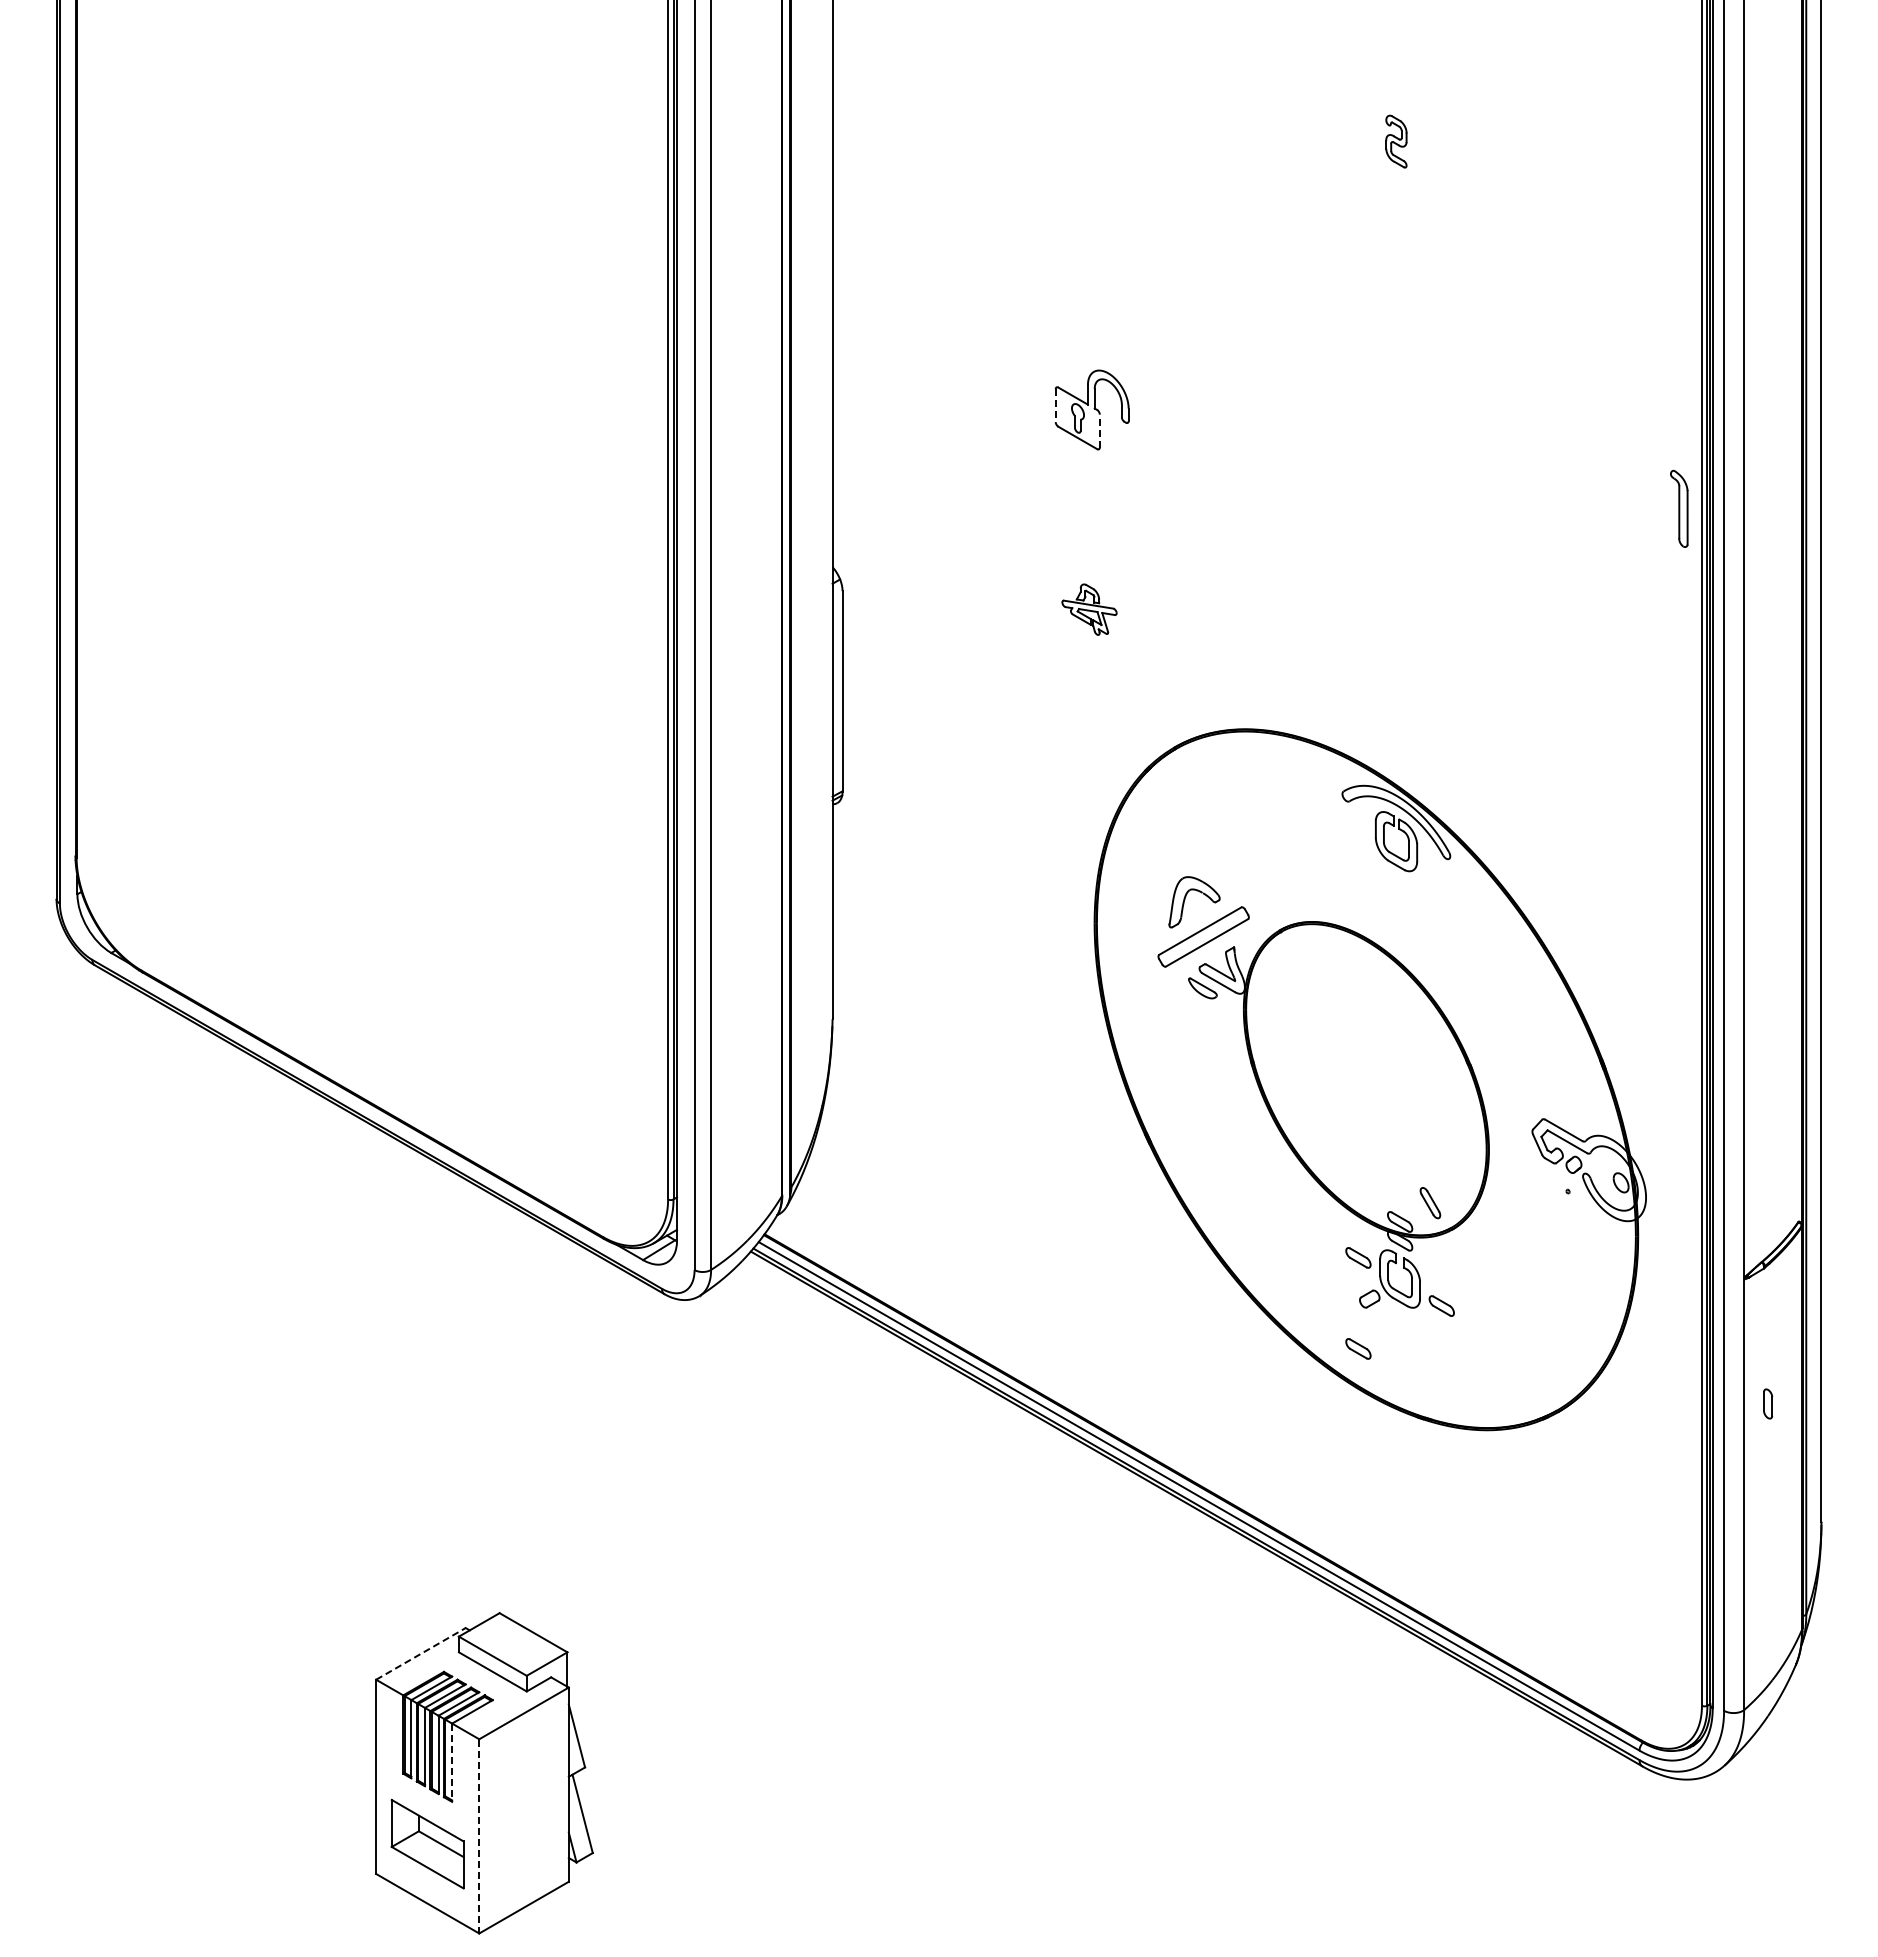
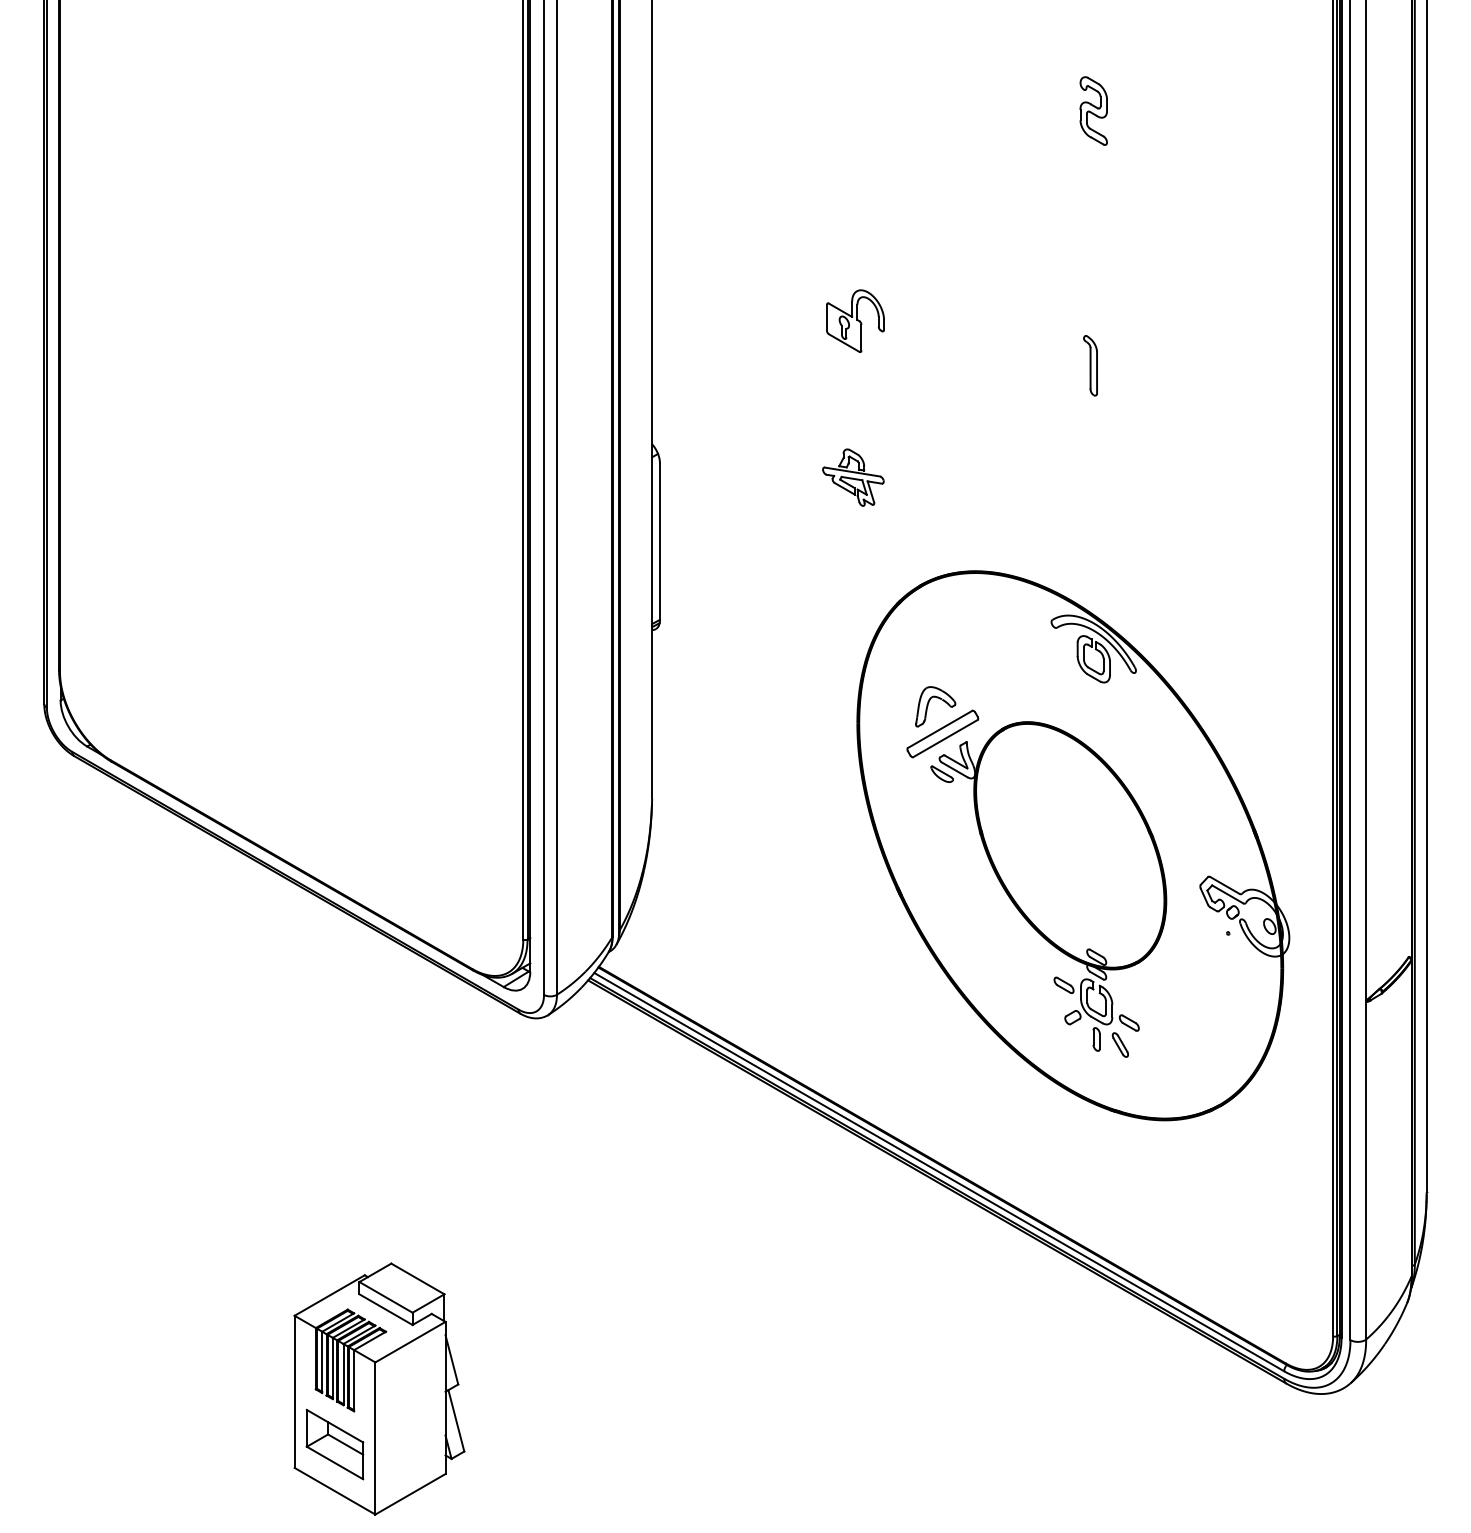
part: (1396, 141) -> (1093, 110), size x1.67
line: (1055, 406) -> (826, 318), dashed -> solid
line: (1099, 430) -> (861, 337), dashed -> solid
part: (1679, 508) -> (1090, 365), moved
part: (1089, 609) -> (853, 477), size x1.43
part: (1430, 1203) -> (1120, 1045), moved
part: (1358, 1348) -> (1064, 1056), removed
part: (1768, 1403) -> (1096, 1039), moved
line: (420, 1653) -> (329, 1295), dashed -> solid
line: (452, 1763) -> (354, 1381), dashed -> solid
line: (479, 1835) -> (375, 1437), dashed -> solid

